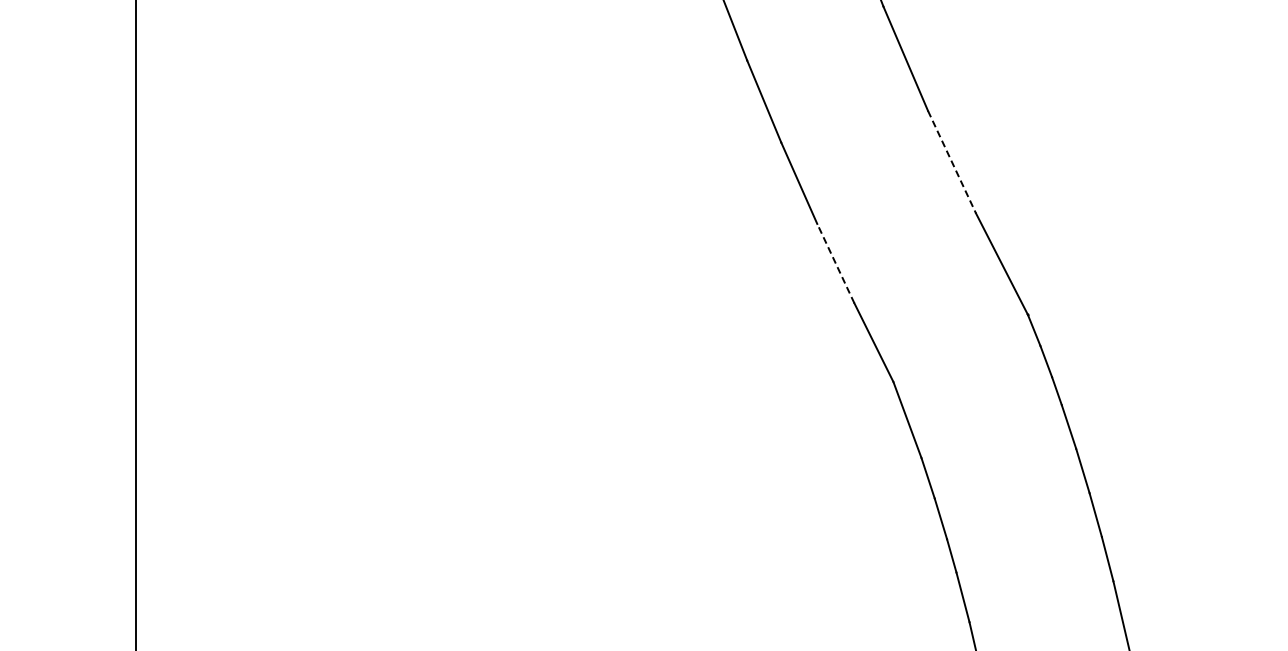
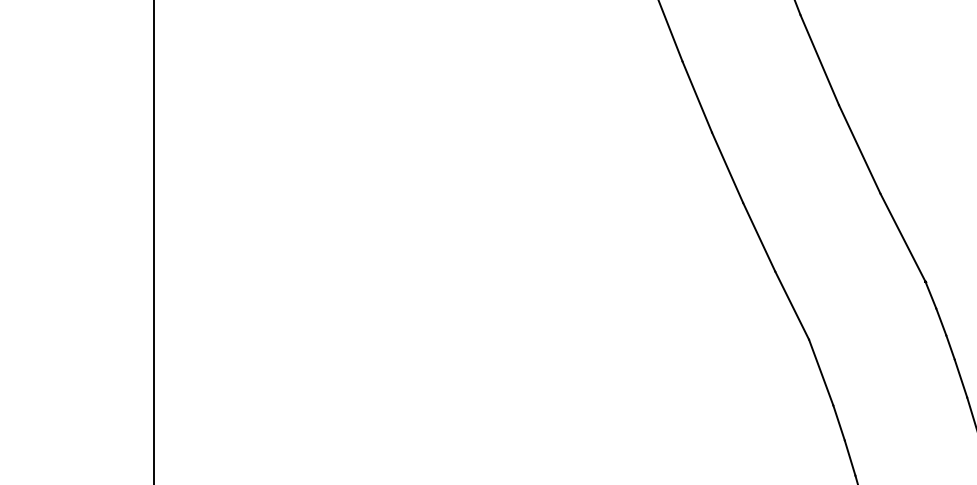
line: (952, 162) -> (860, 149), dashed -> solid
line: (835, 263) -> (758, 237), dashed -> solid

